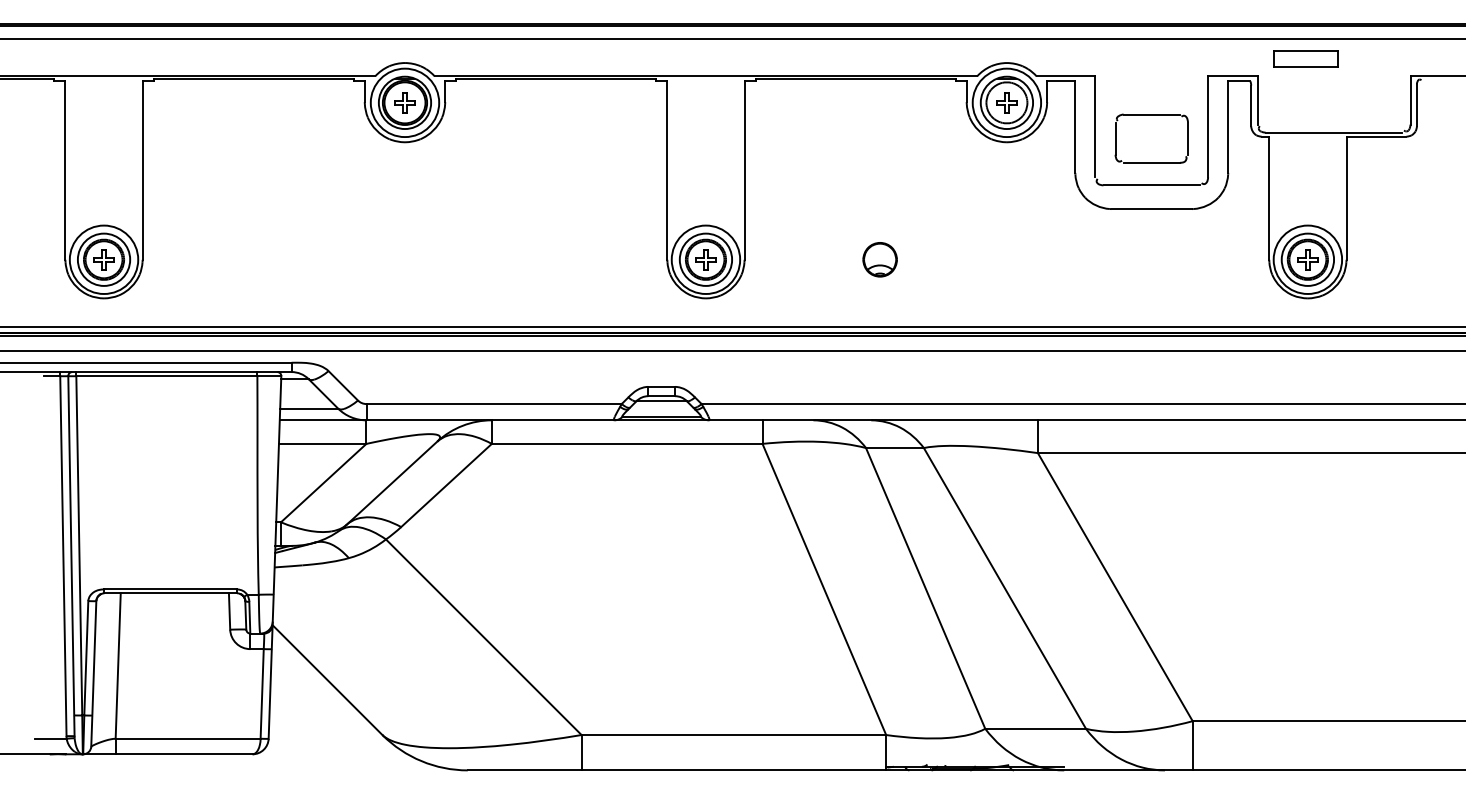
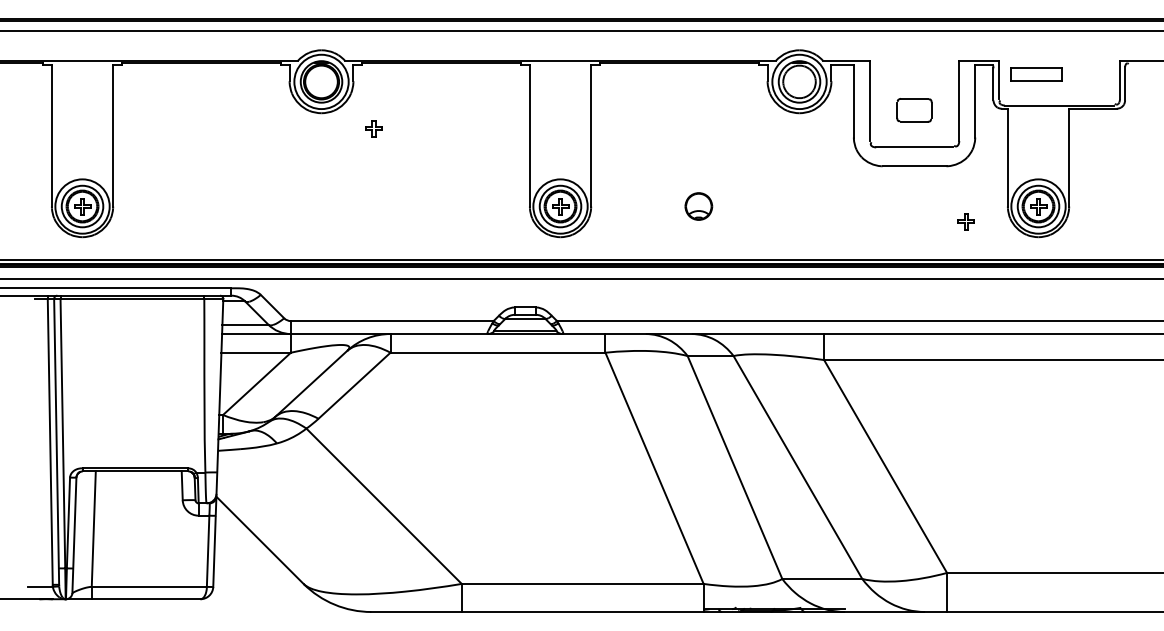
part: (1305, 58) -> (1036, 74), moved
part: (404, 102) -> (373, 128), moved
part: (1006, 102) -> (965, 221), moved
part: (1151, 138) -> (914, 110), size x0.6

